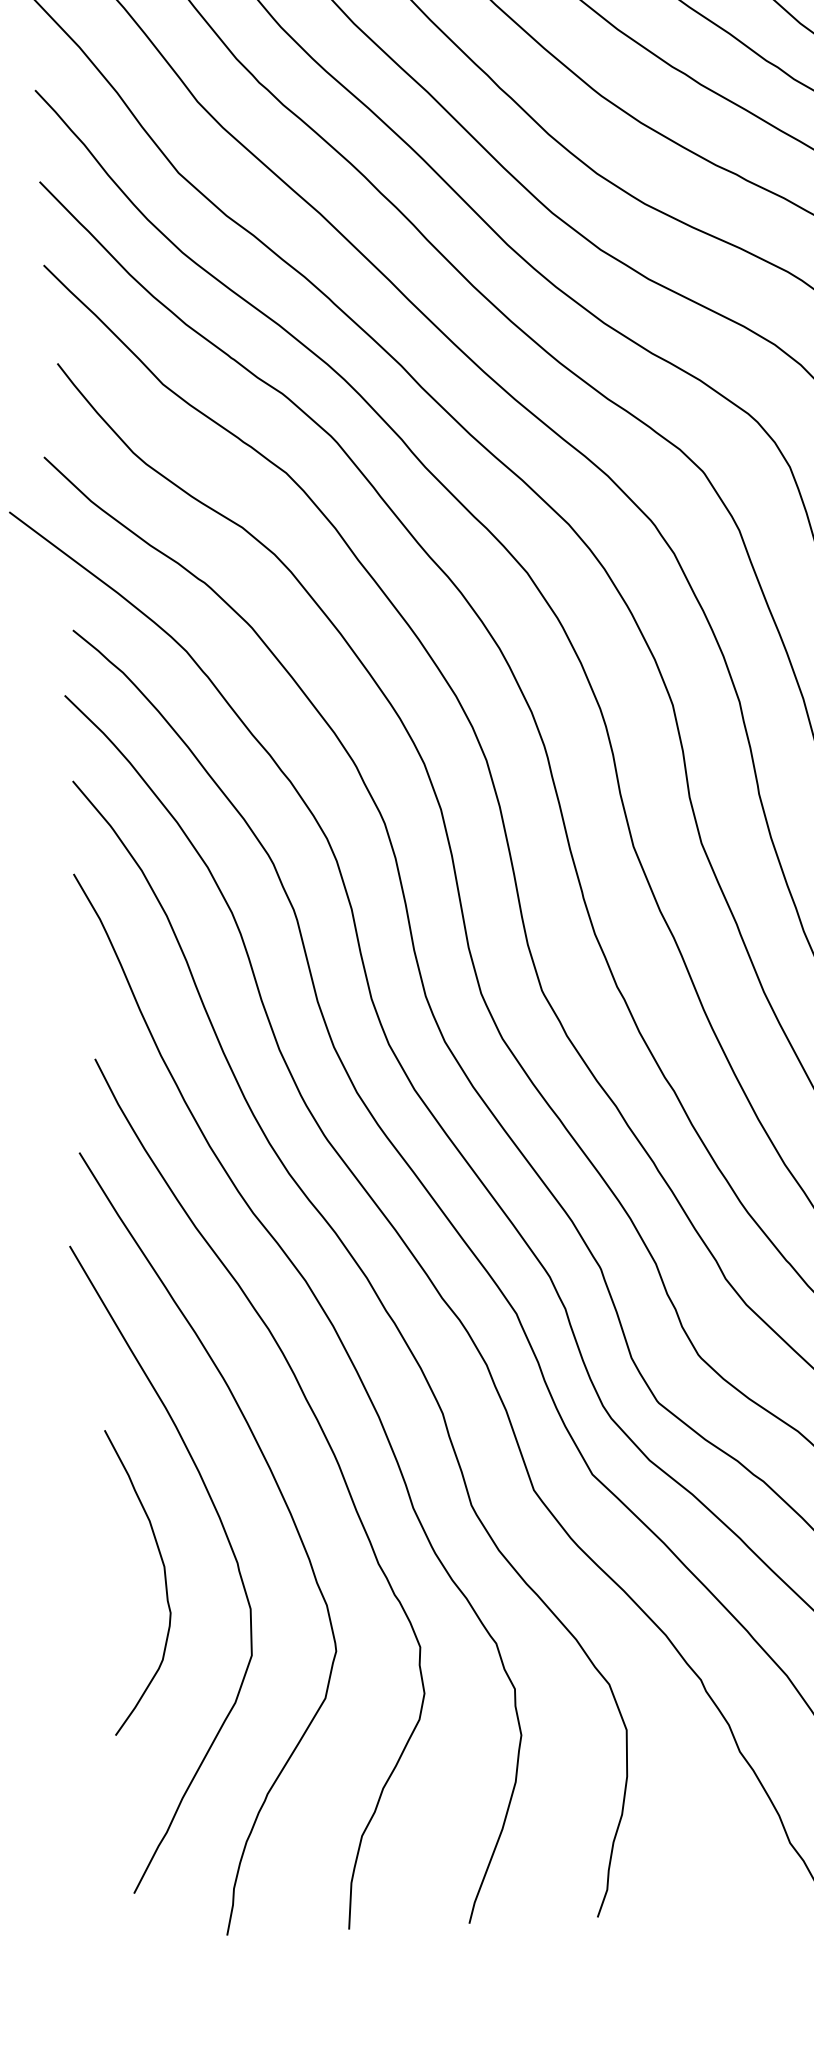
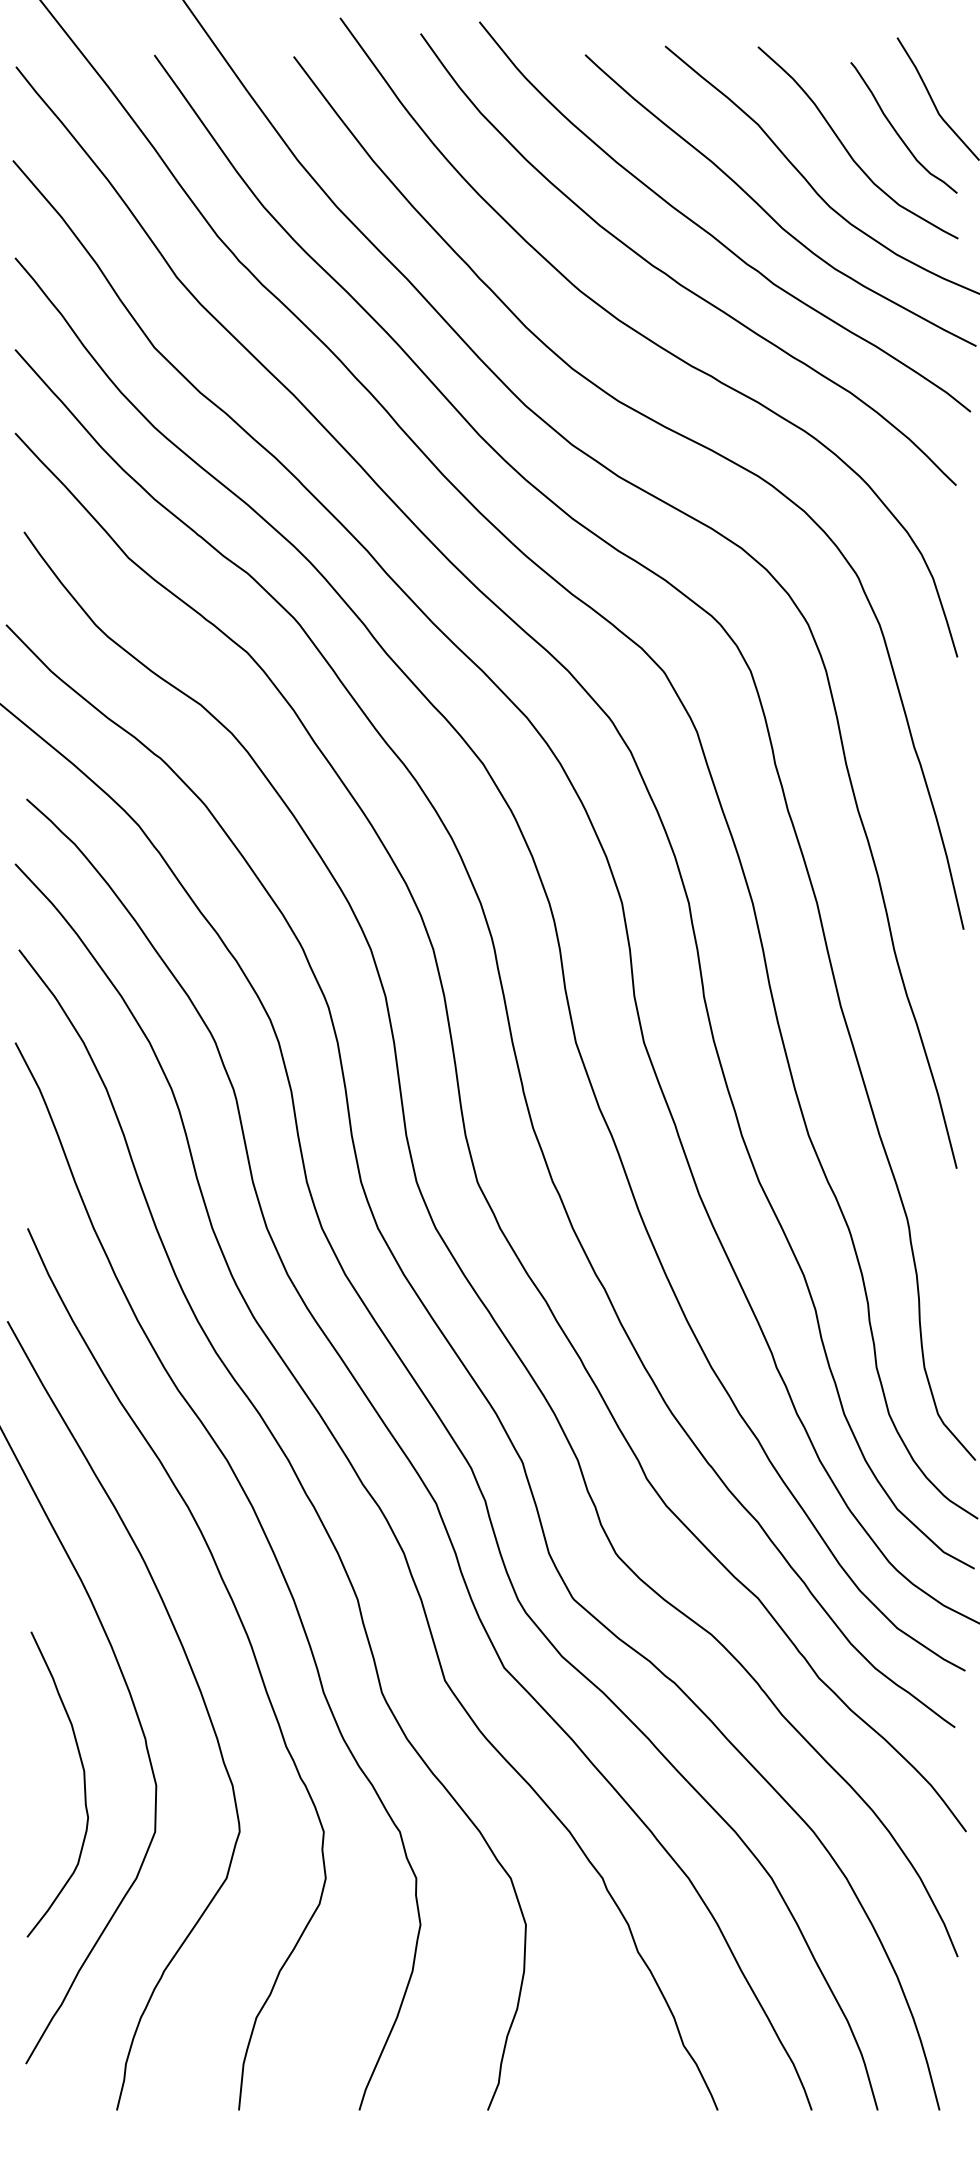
curve: (164, 1579) -> (83, 1783), moved

